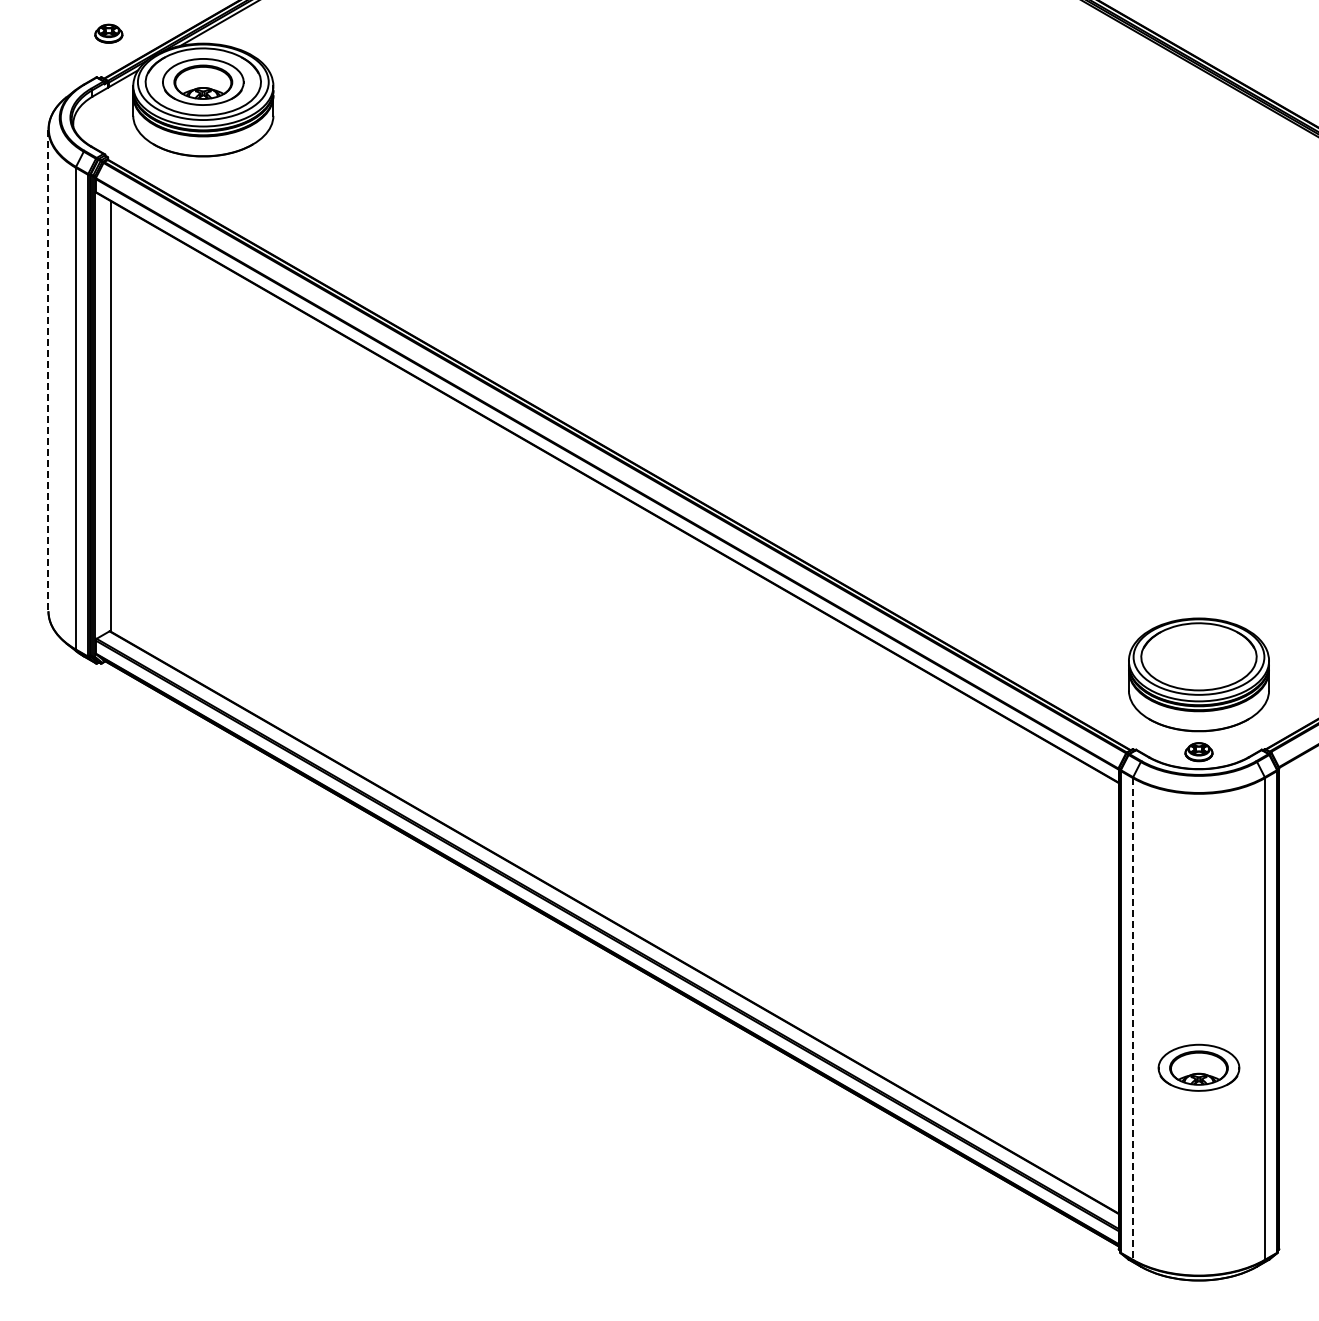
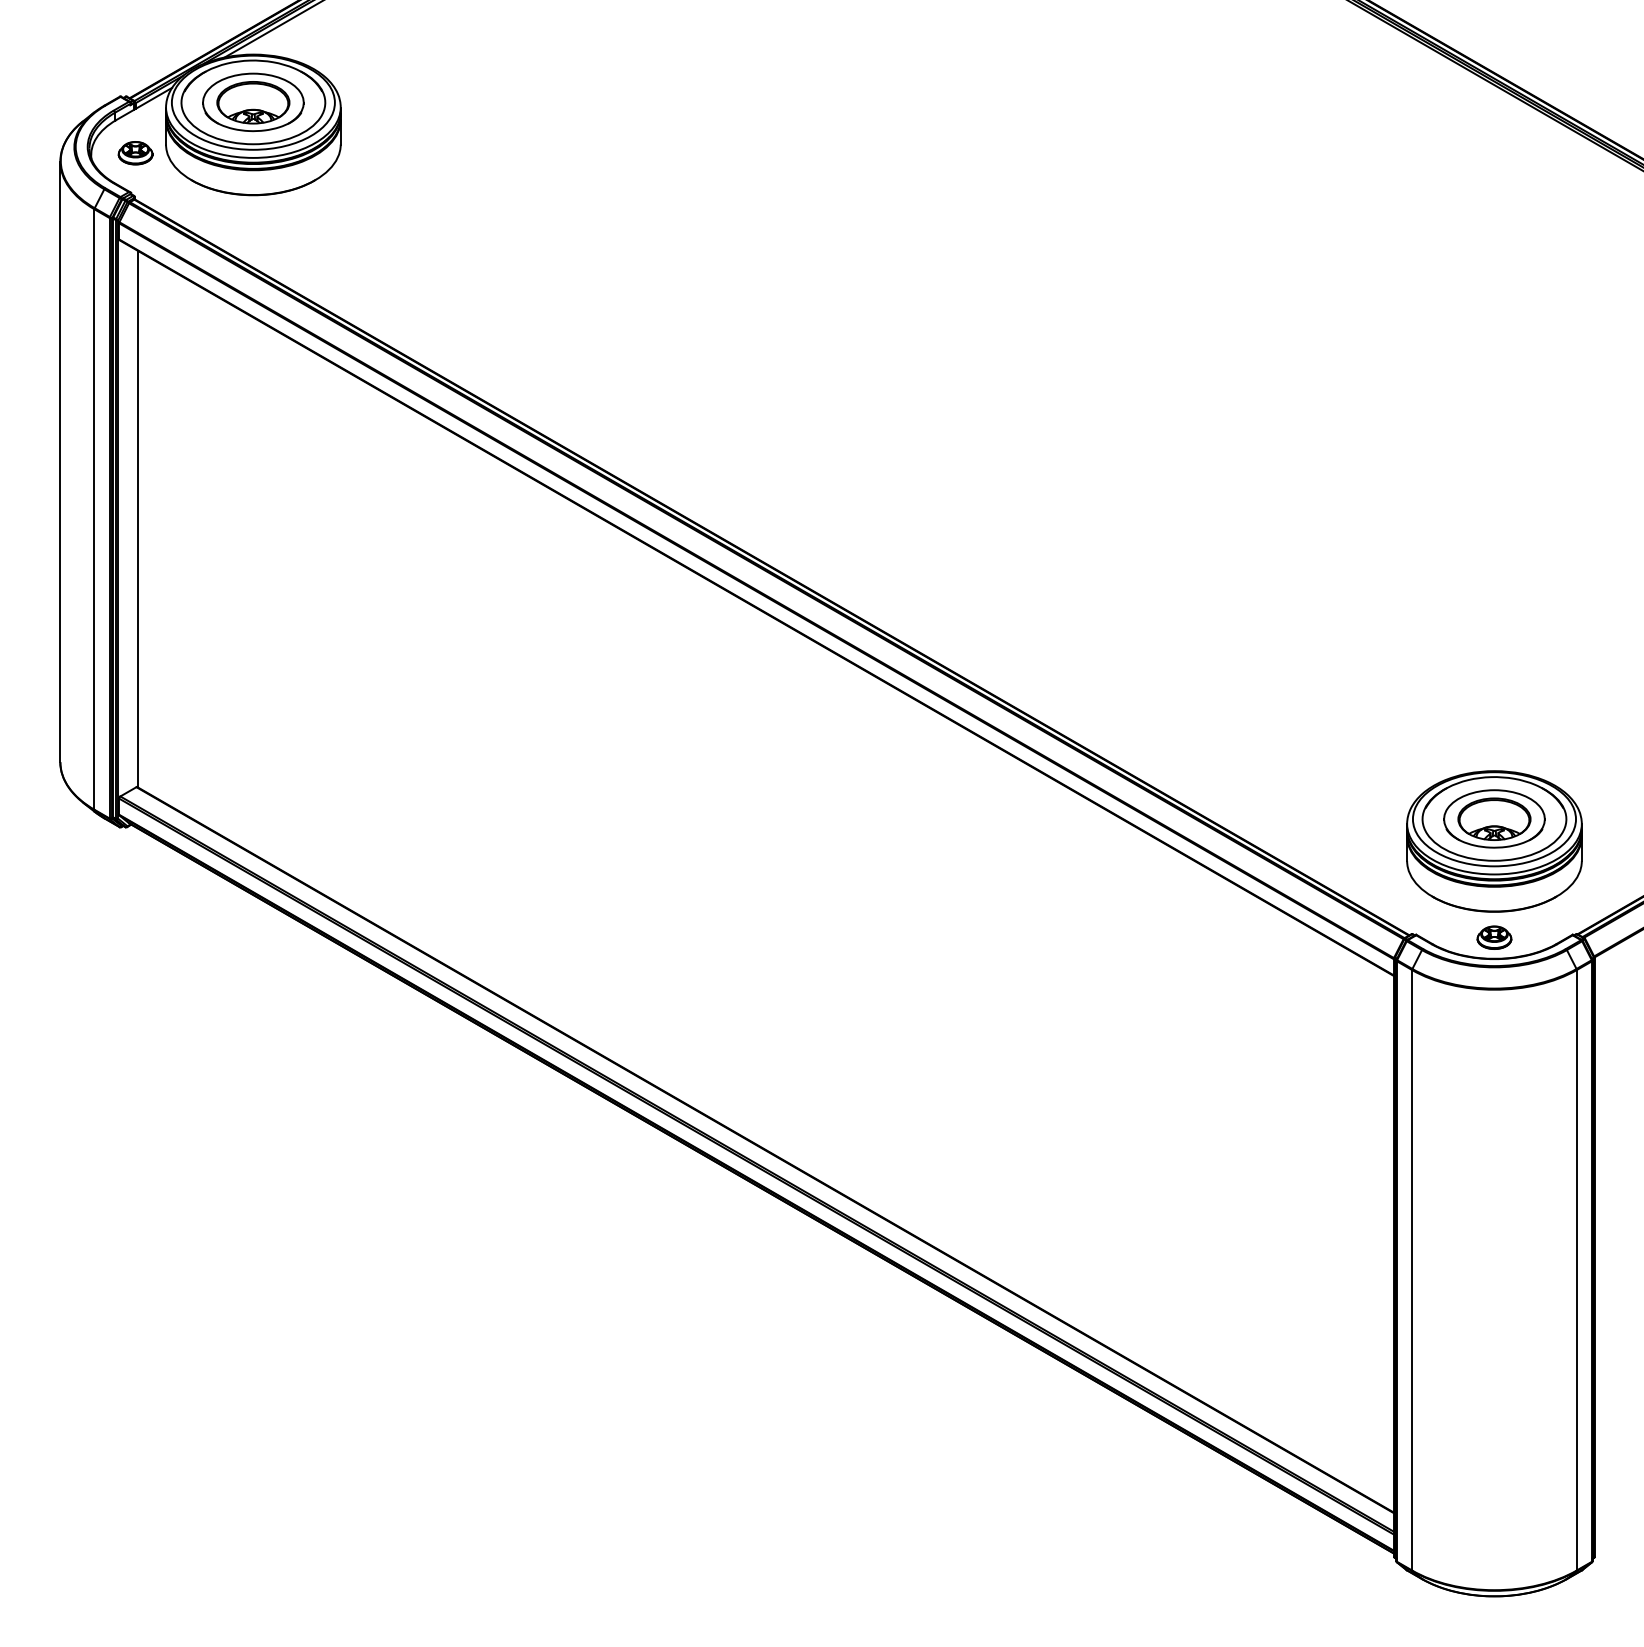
part: (108, 33) -> (135, 152), moved
line: (48, 370) -> (60, 462), dashed -> solid
line: (1132, 1018) -> (1411, 1269), dashed -> solid
part: (1198, 1067) -> (1493, 818), moved

